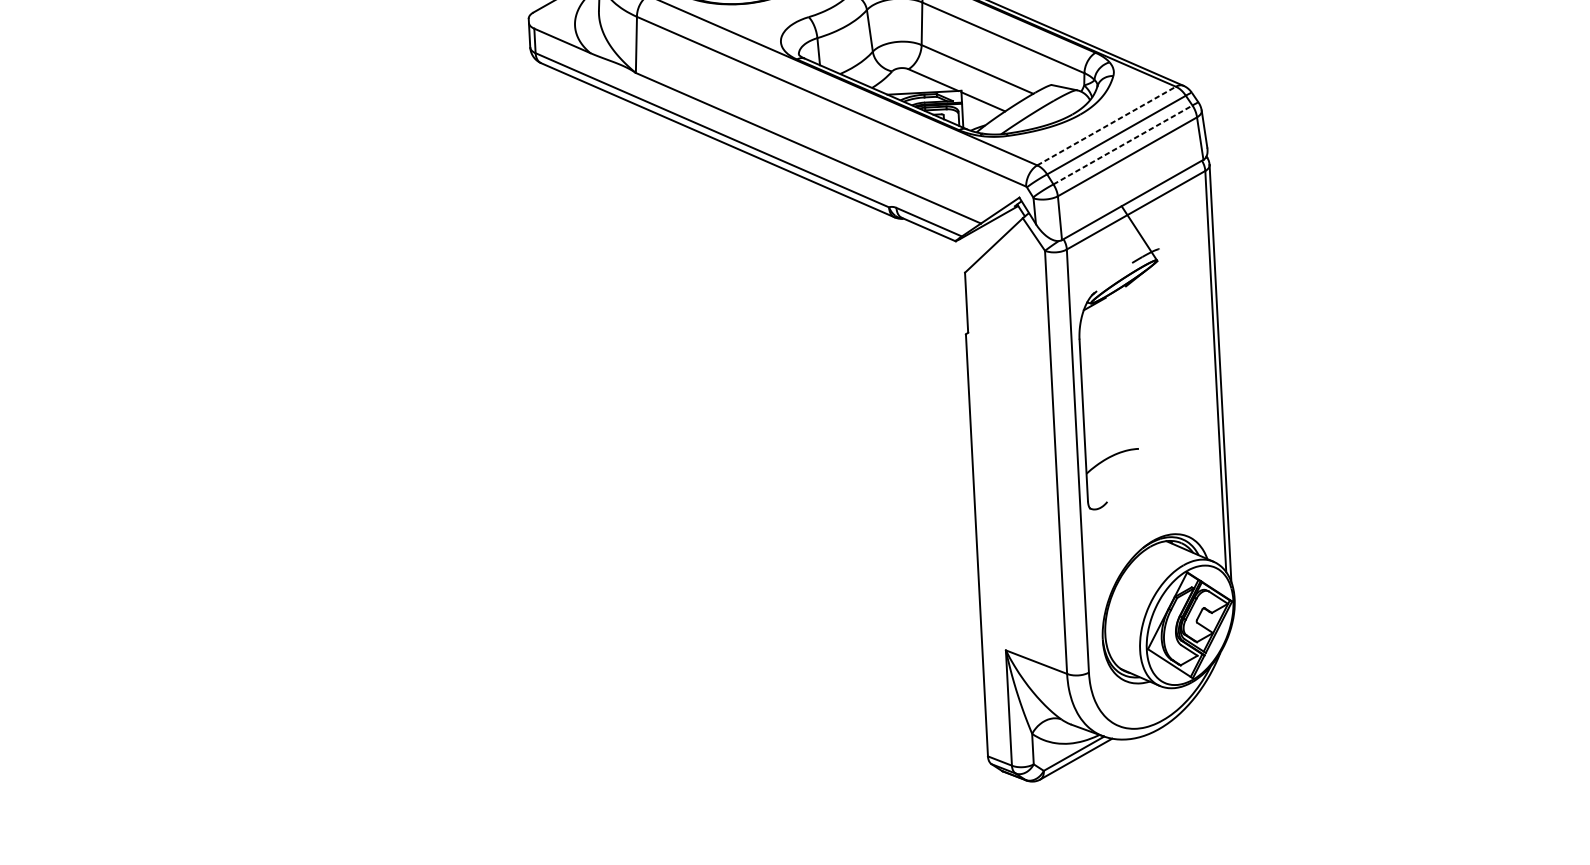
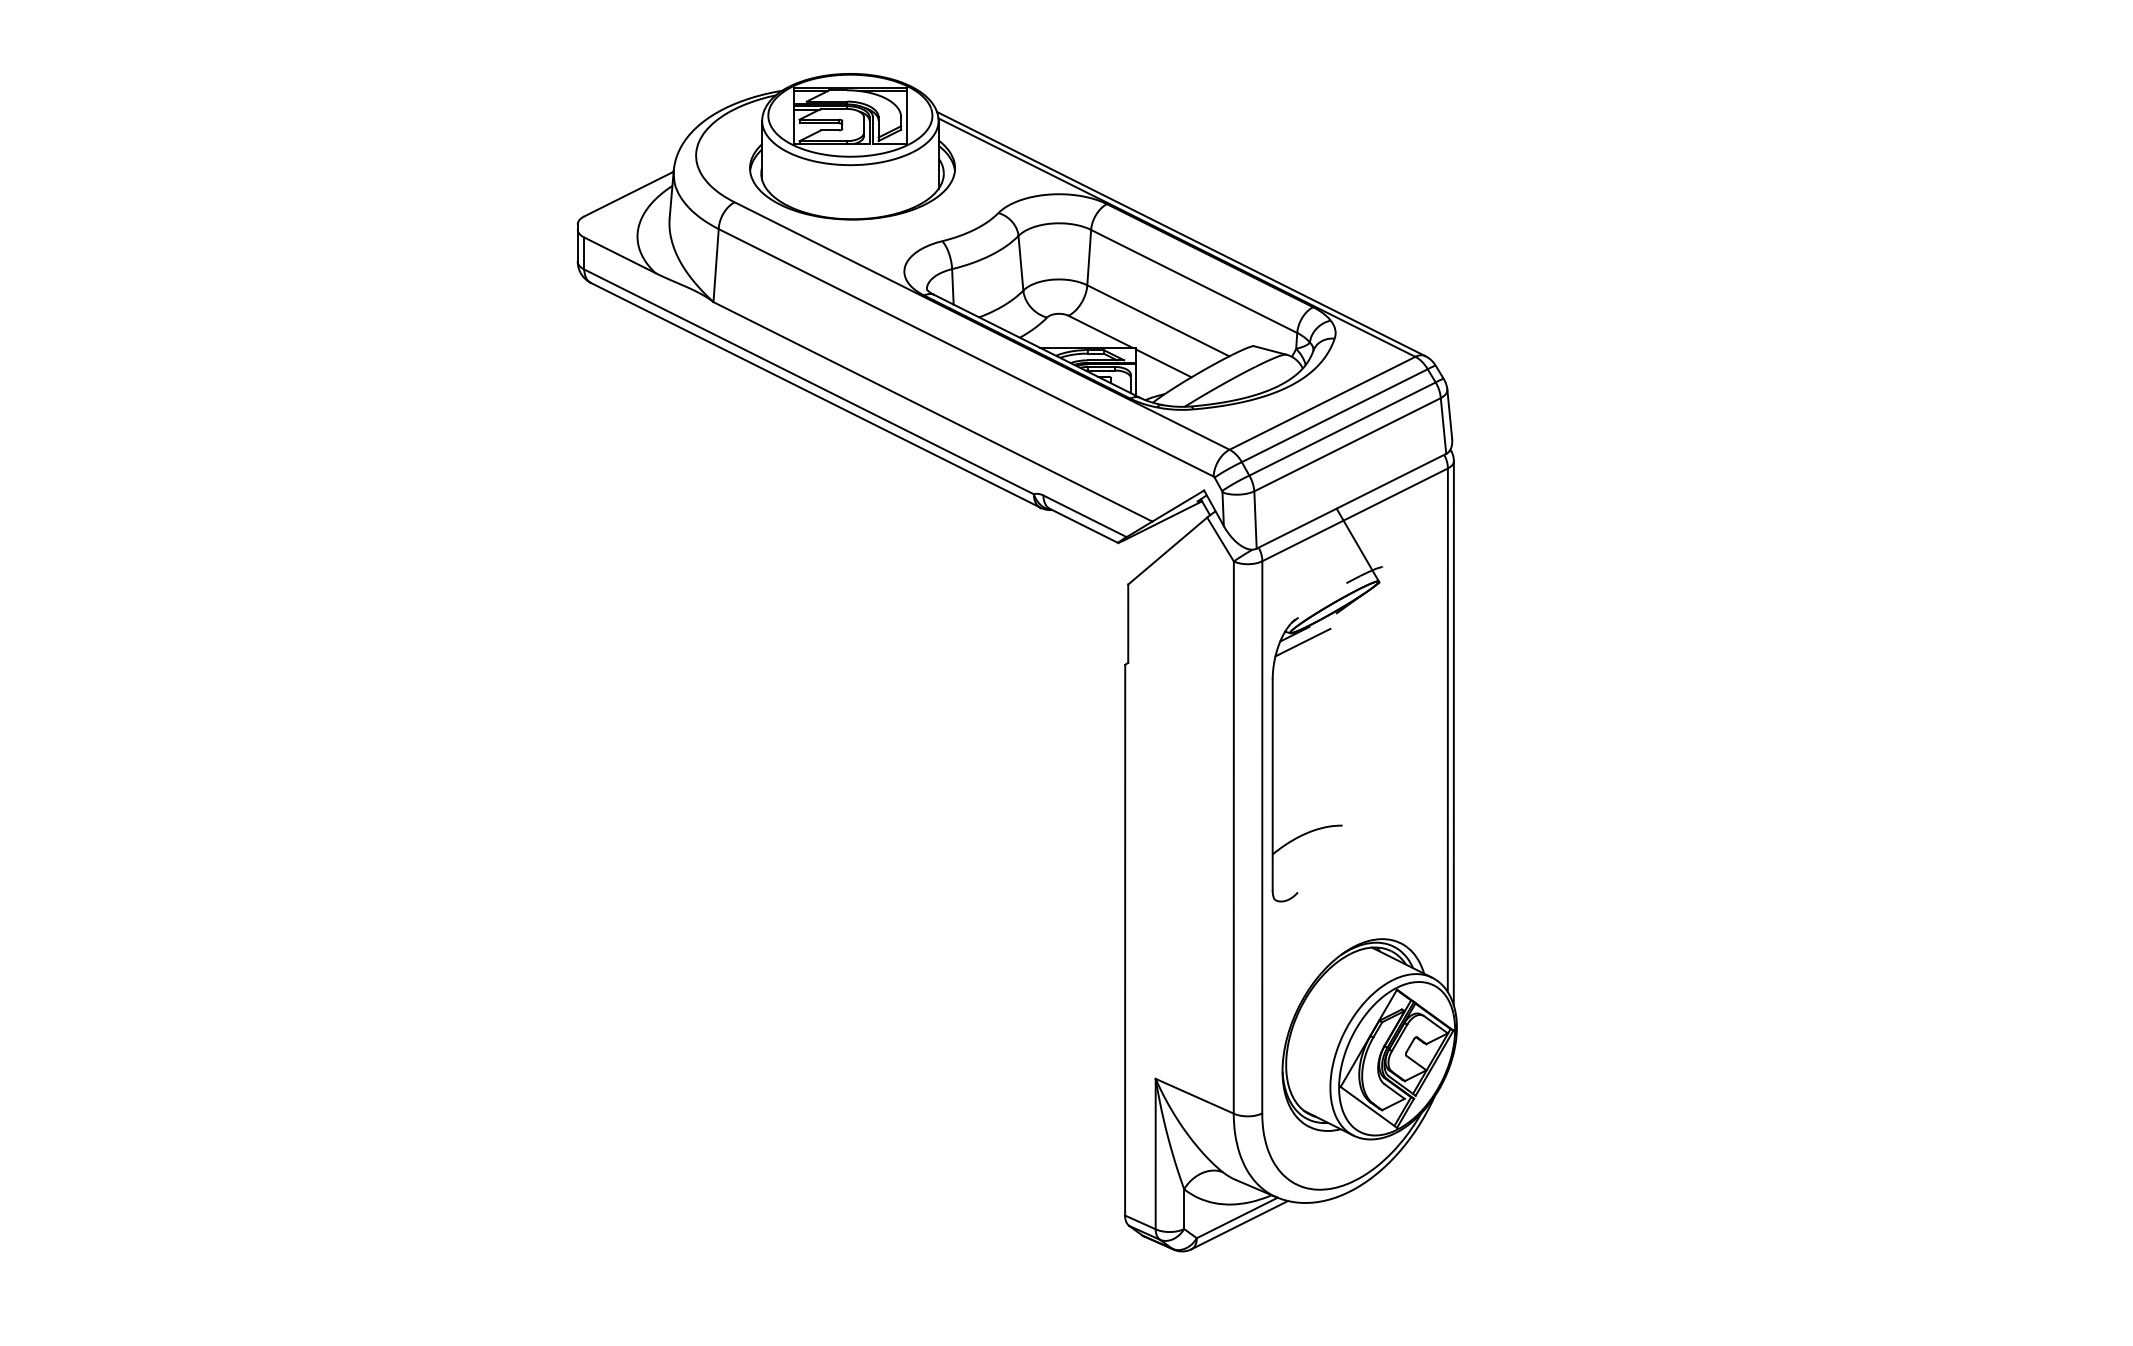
line: (1106, 126) -> (1322, 403), dashed -> solid
line: (1122, 144) -> (1342, 428), dashed -> solid
line: (1100, 310) -> (1302, 642), added

